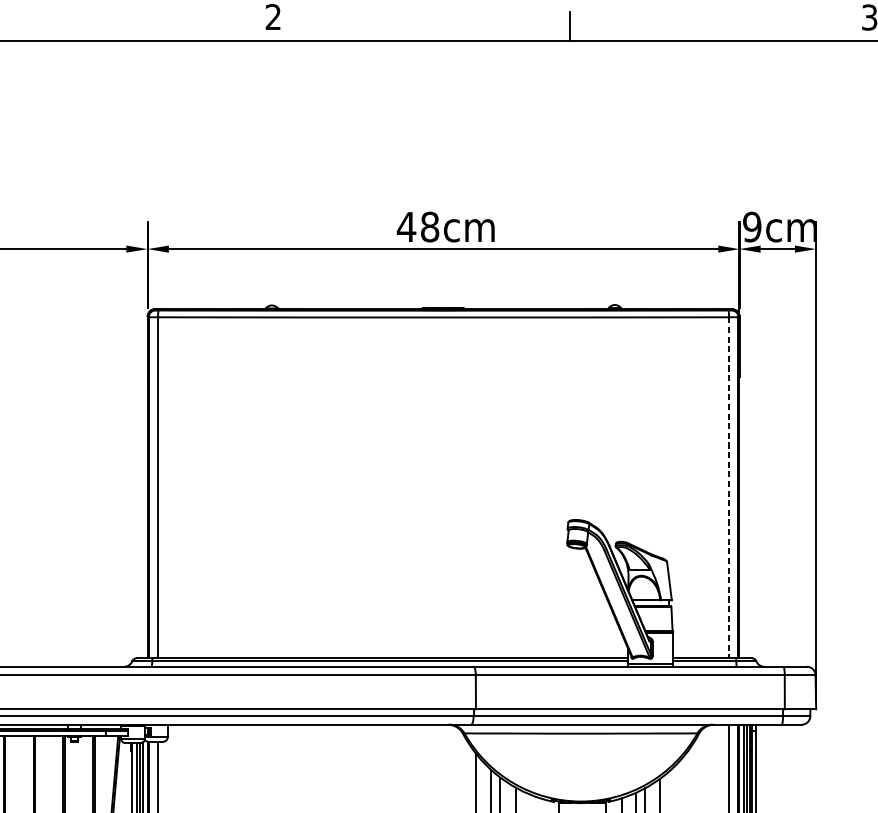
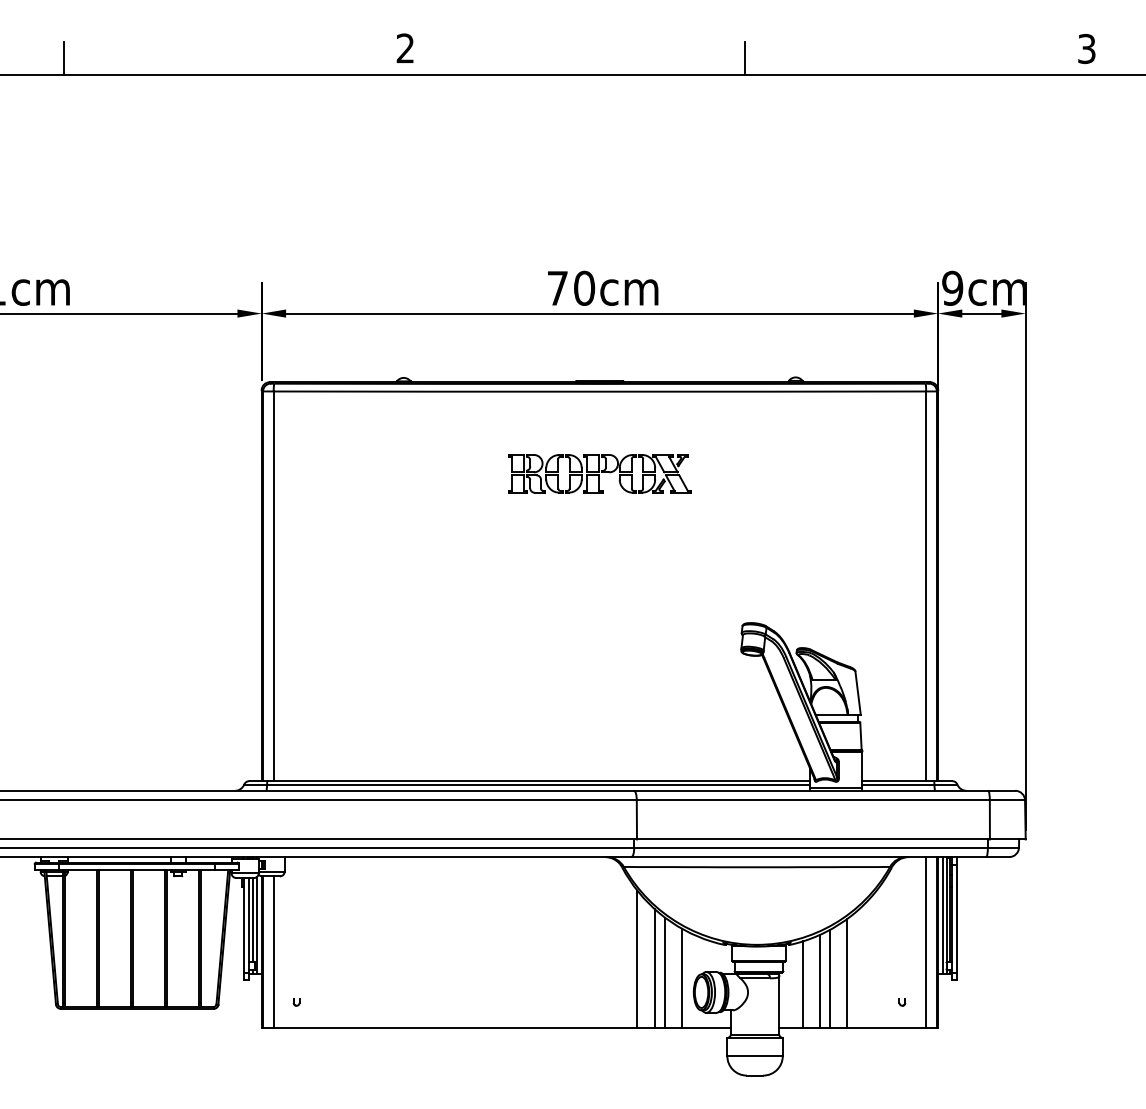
text: (417, 227) -> (570, 288), 48cm -> 70cm
part: (443, 389) -> (599, 473), added
line: (729, 487) -> (926, 586), dashed -> solid

